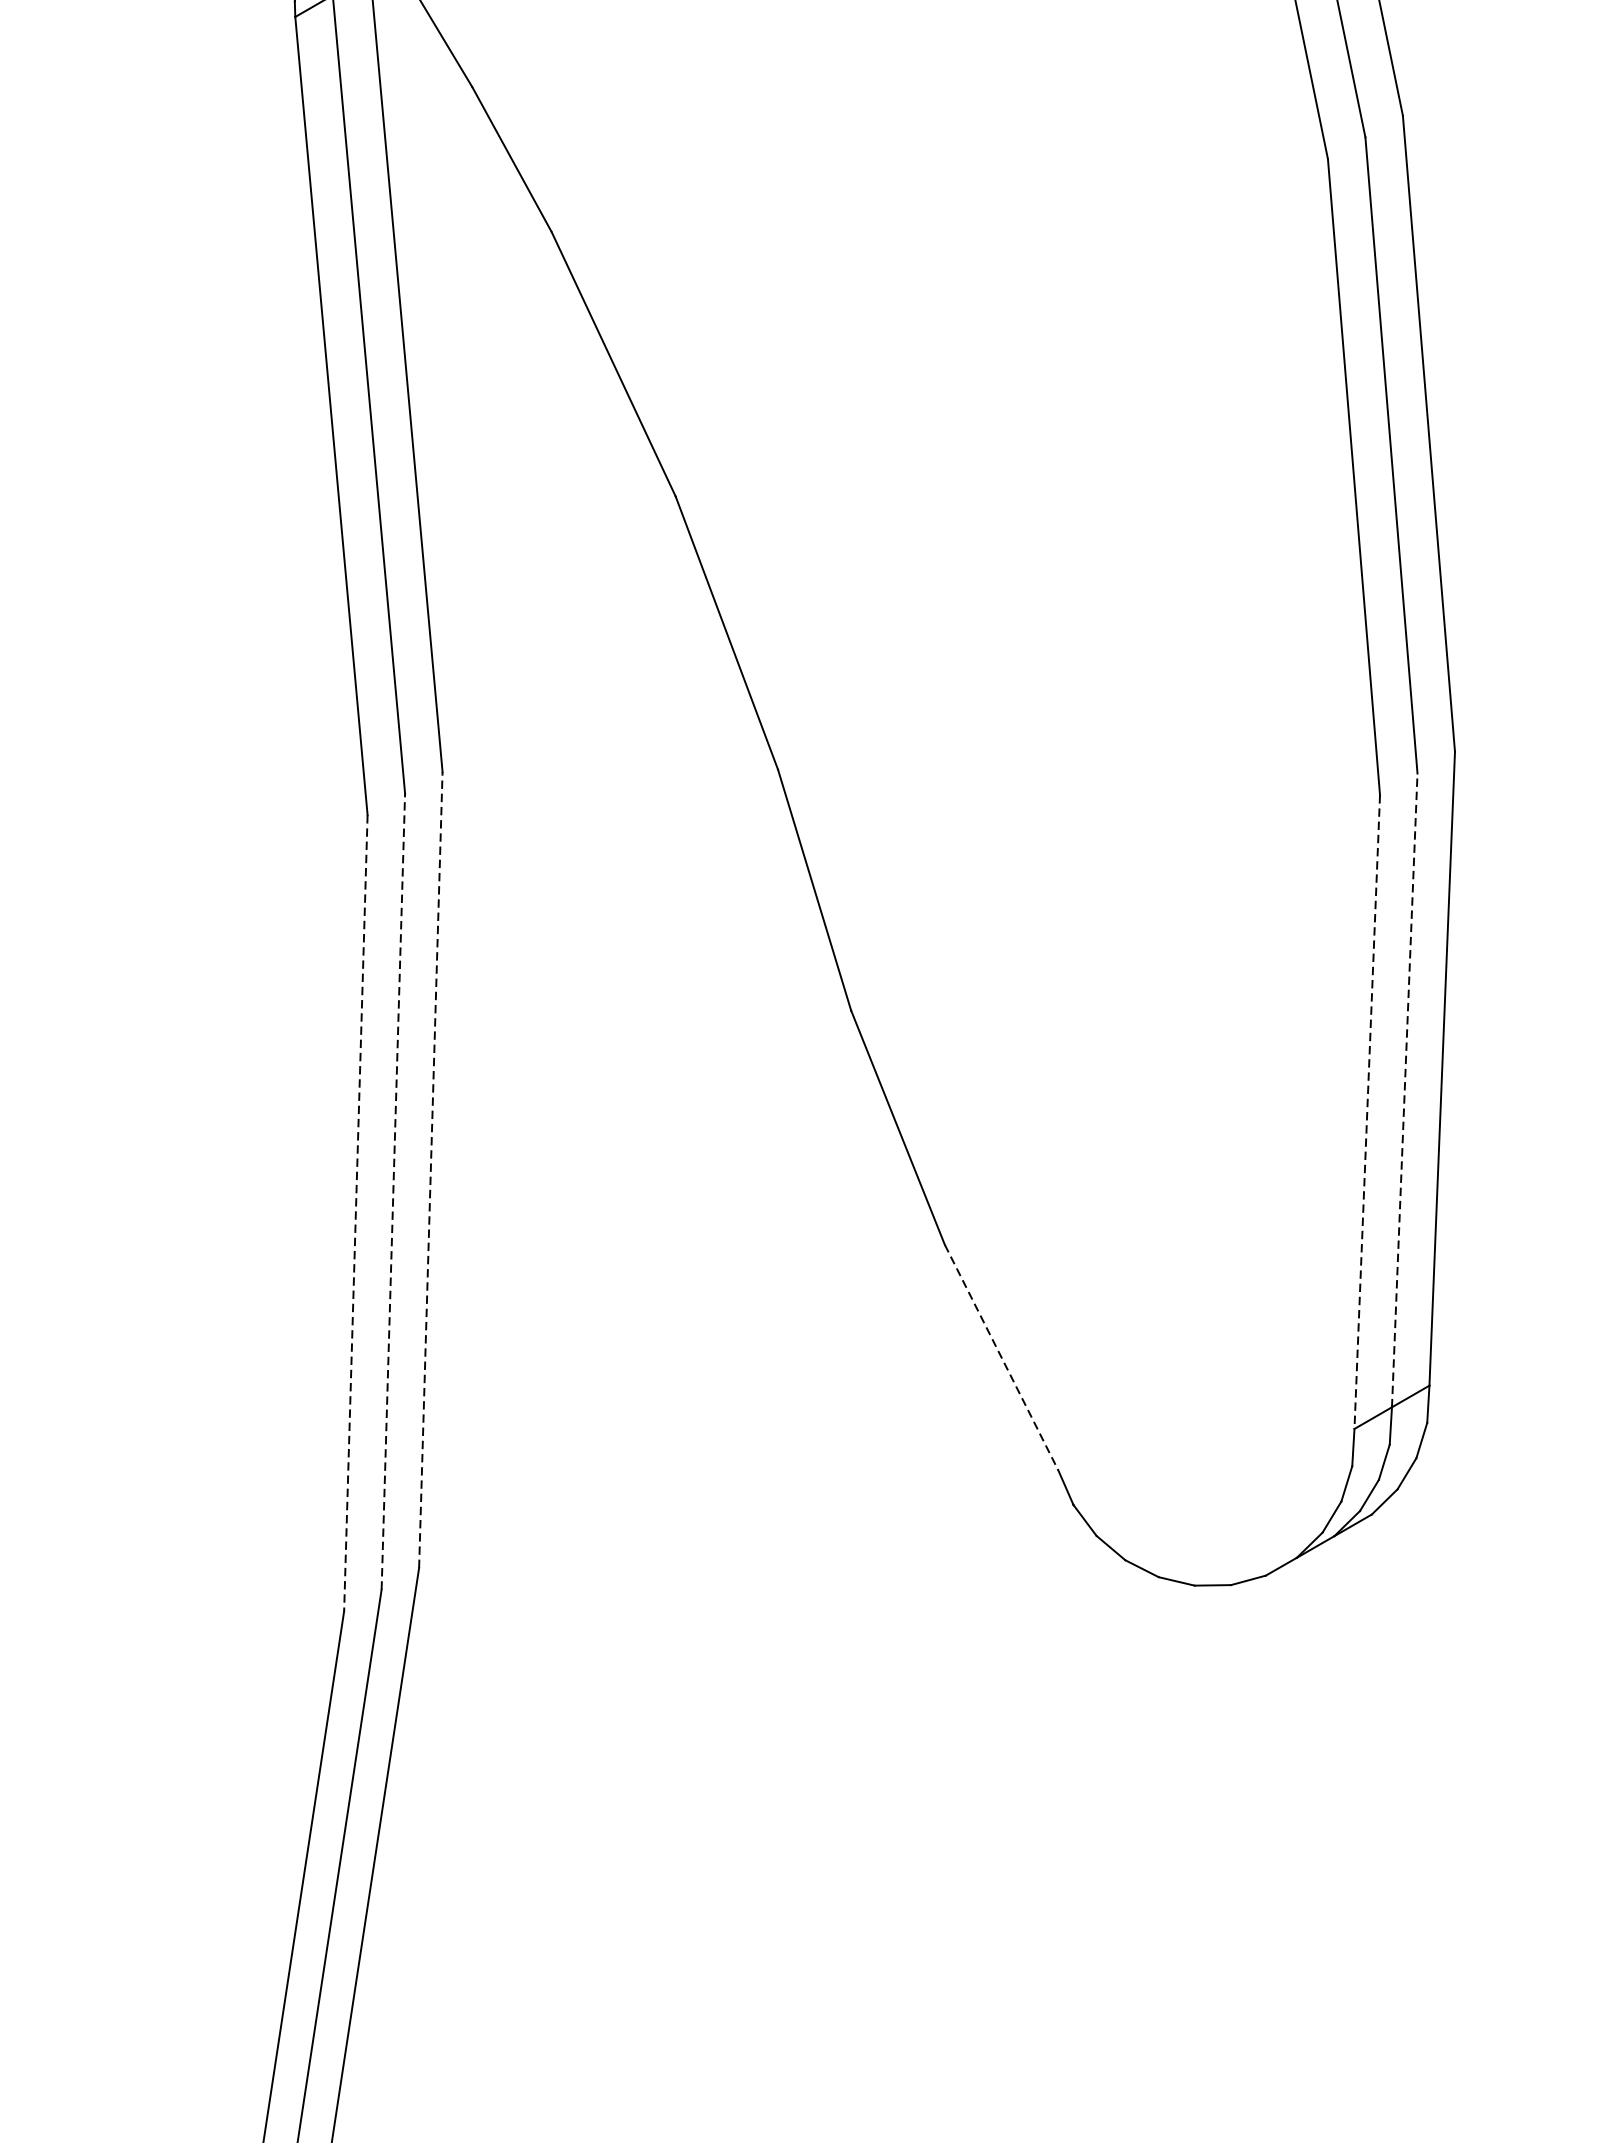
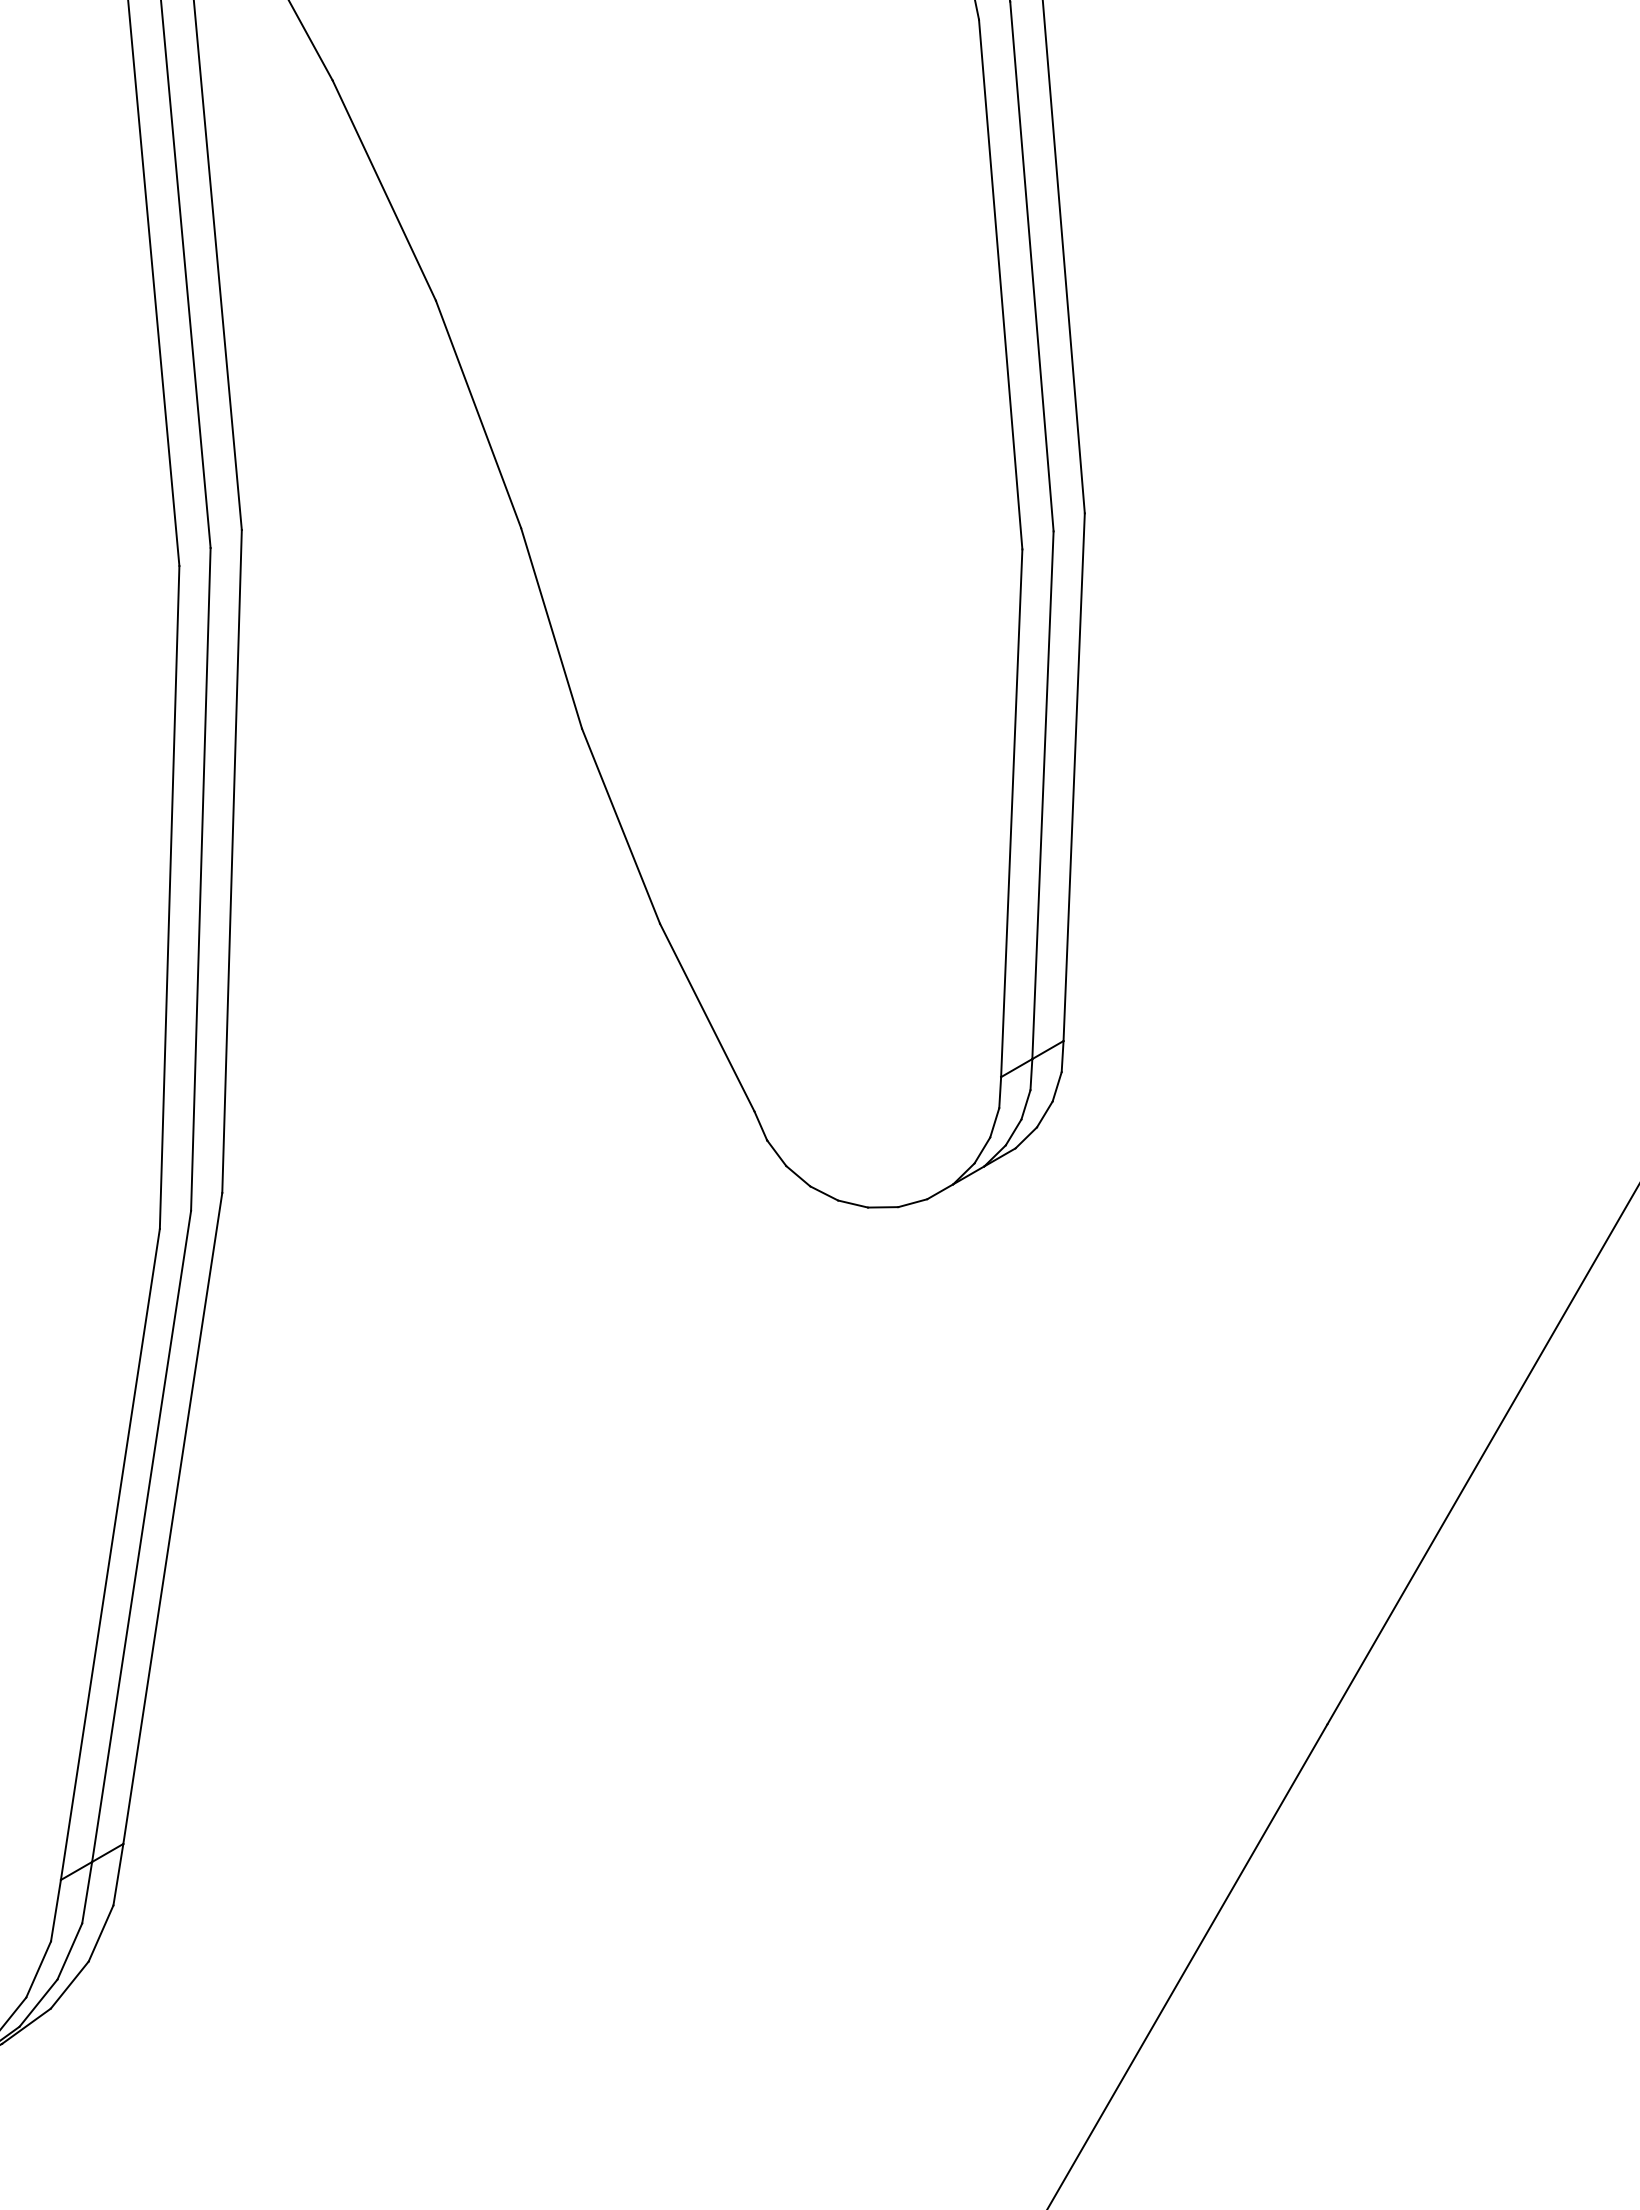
line: (1404, 1089) -> (1042, 794), dashed -> solid
line: (1366, 1112) -> (1011, 813), dashed -> solid
line: (431, 1170) -> (232, 861), dashed -> solid
line: (392, 1191) -> (200, 879), dashed -> solid
line: (355, 1213) -> (169, 897), dashed -> solid
line: (1001, 1358) -> (707, 1018), dashed -> solid

